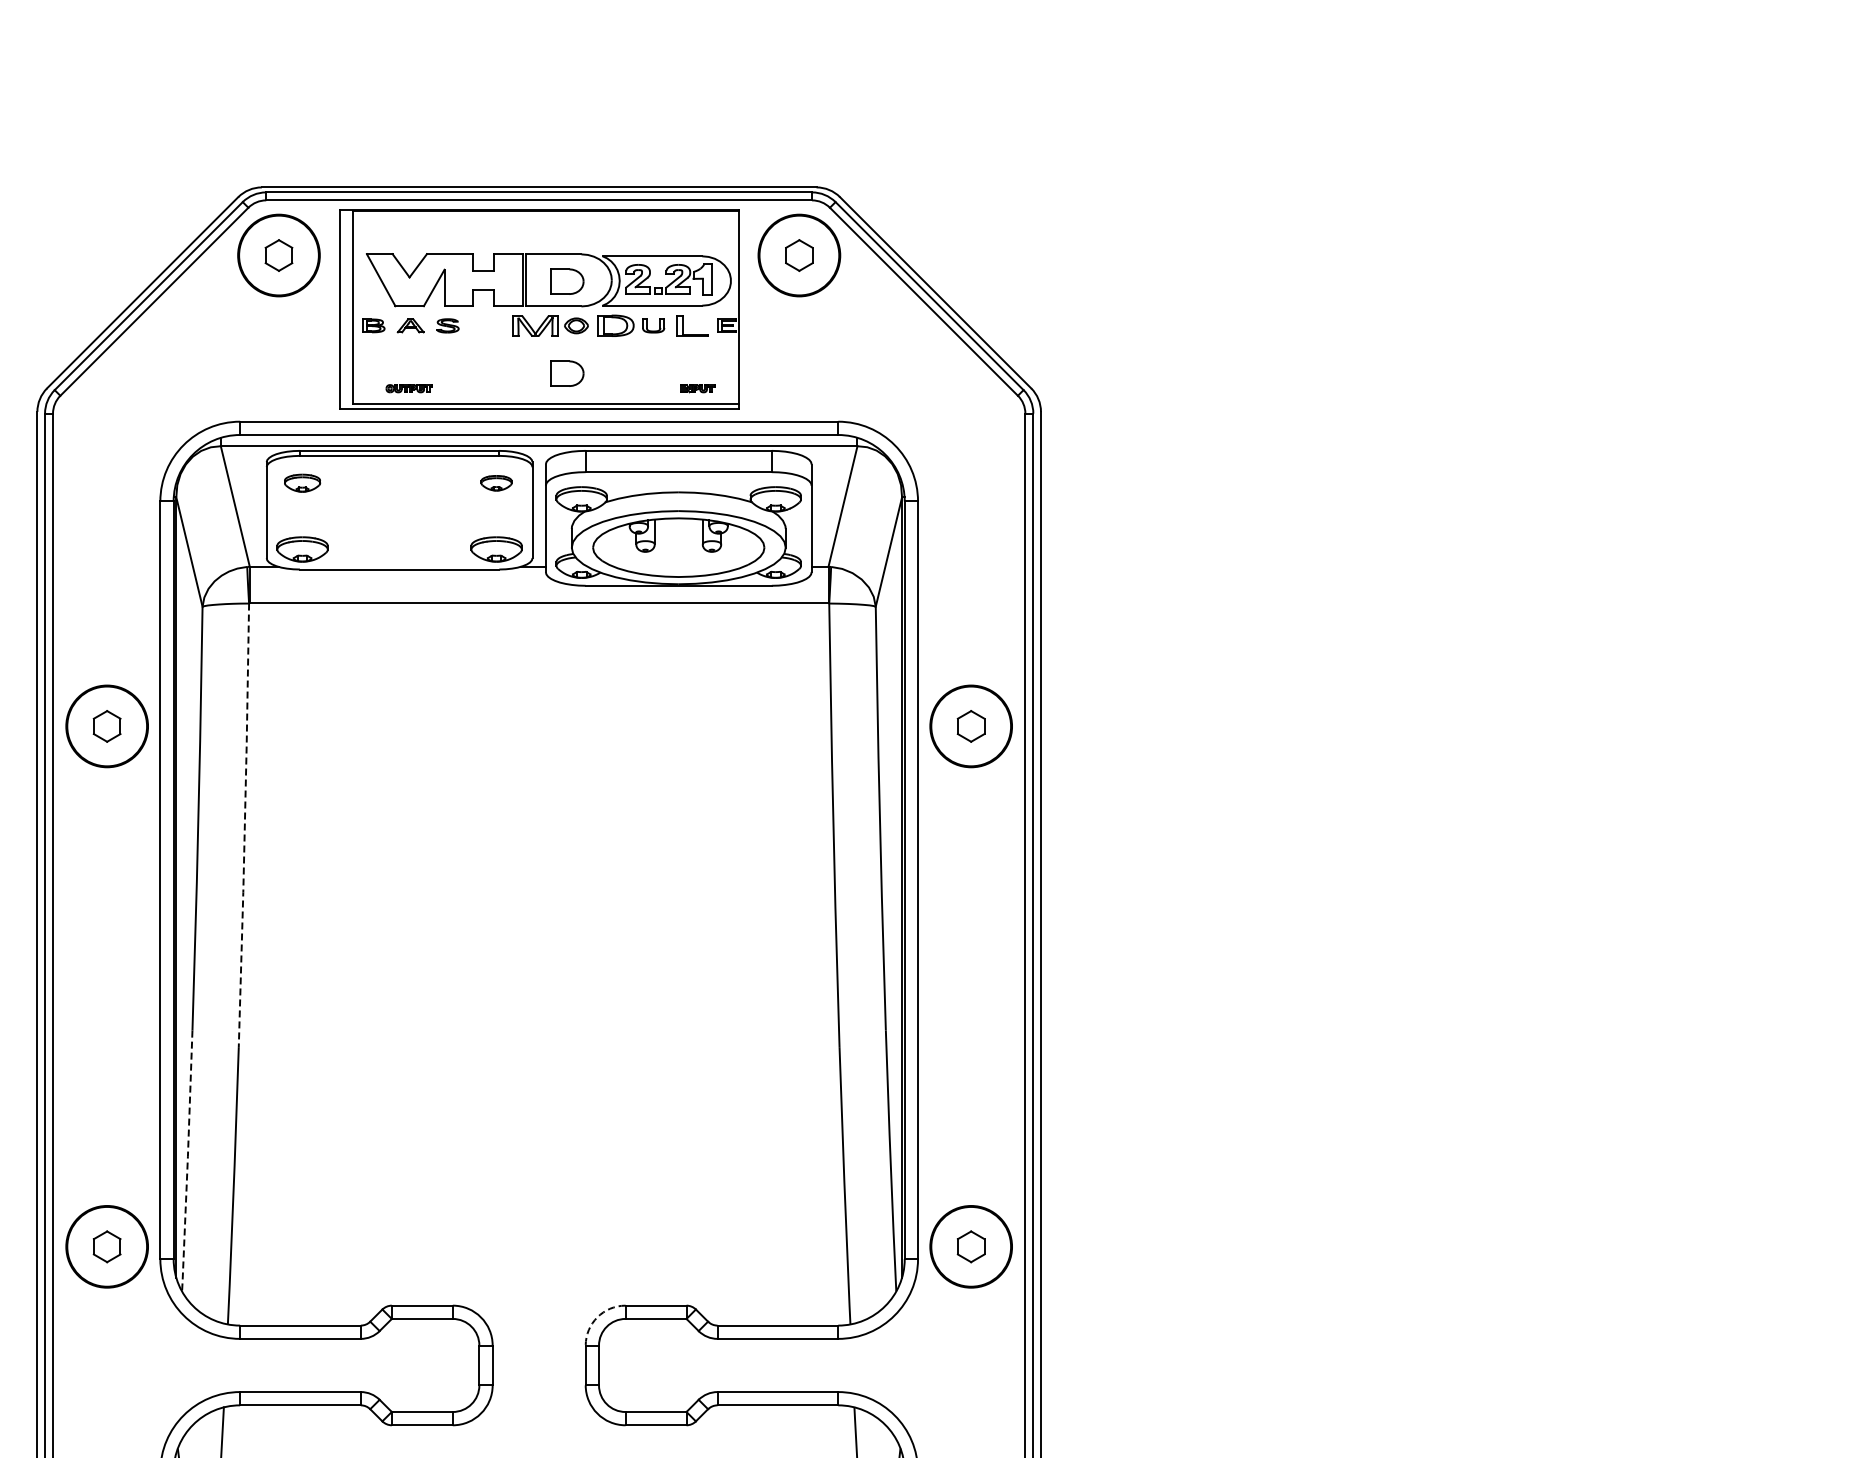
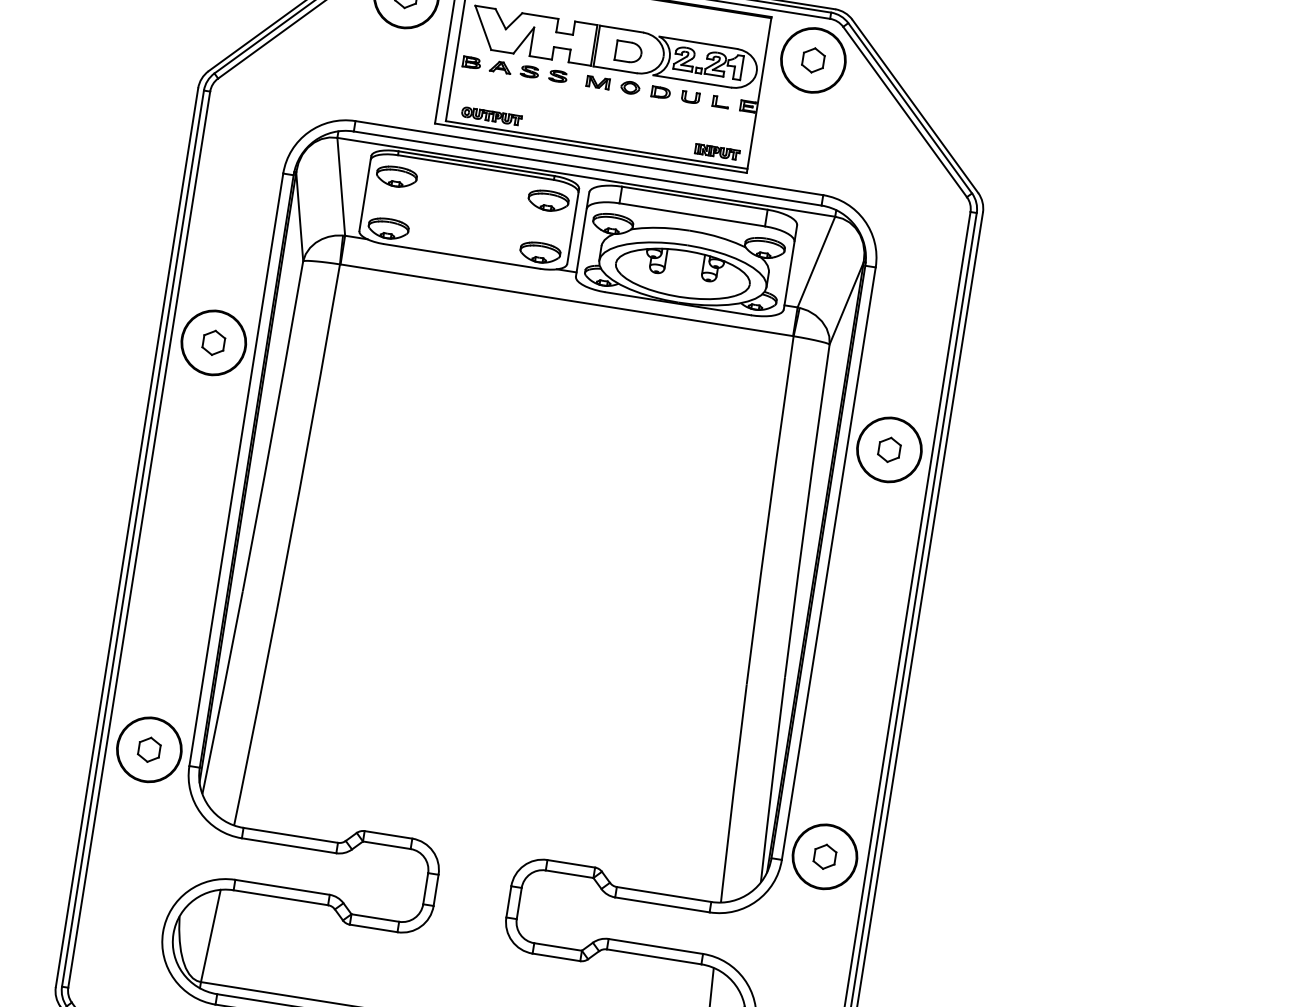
part: (483, 325) -> (557, 76), added
part: (534, 325) -> (597, 82), size x0.62
part: (615, 325) -> (660, 92), size x0.62
part: (691, 325) -> (720, 101), size x0.62
part: (567, 373) -> (617, 123), removed
part: (408, 388) -> (491, 115), size x1.67
part: (697, 388) -> (717, 151), size x1.67
part: (302, 483) -> (396, 177), size x1.43
part: (496, 483) -> (548, 201), size x1.67
line: (244, 825) -> (308, 437), dashed -> solid
line: (187, 1161) -> (222, 693), dashed -> solid
arc: (597, 1317) -> (524, 865), dashed -> solid

